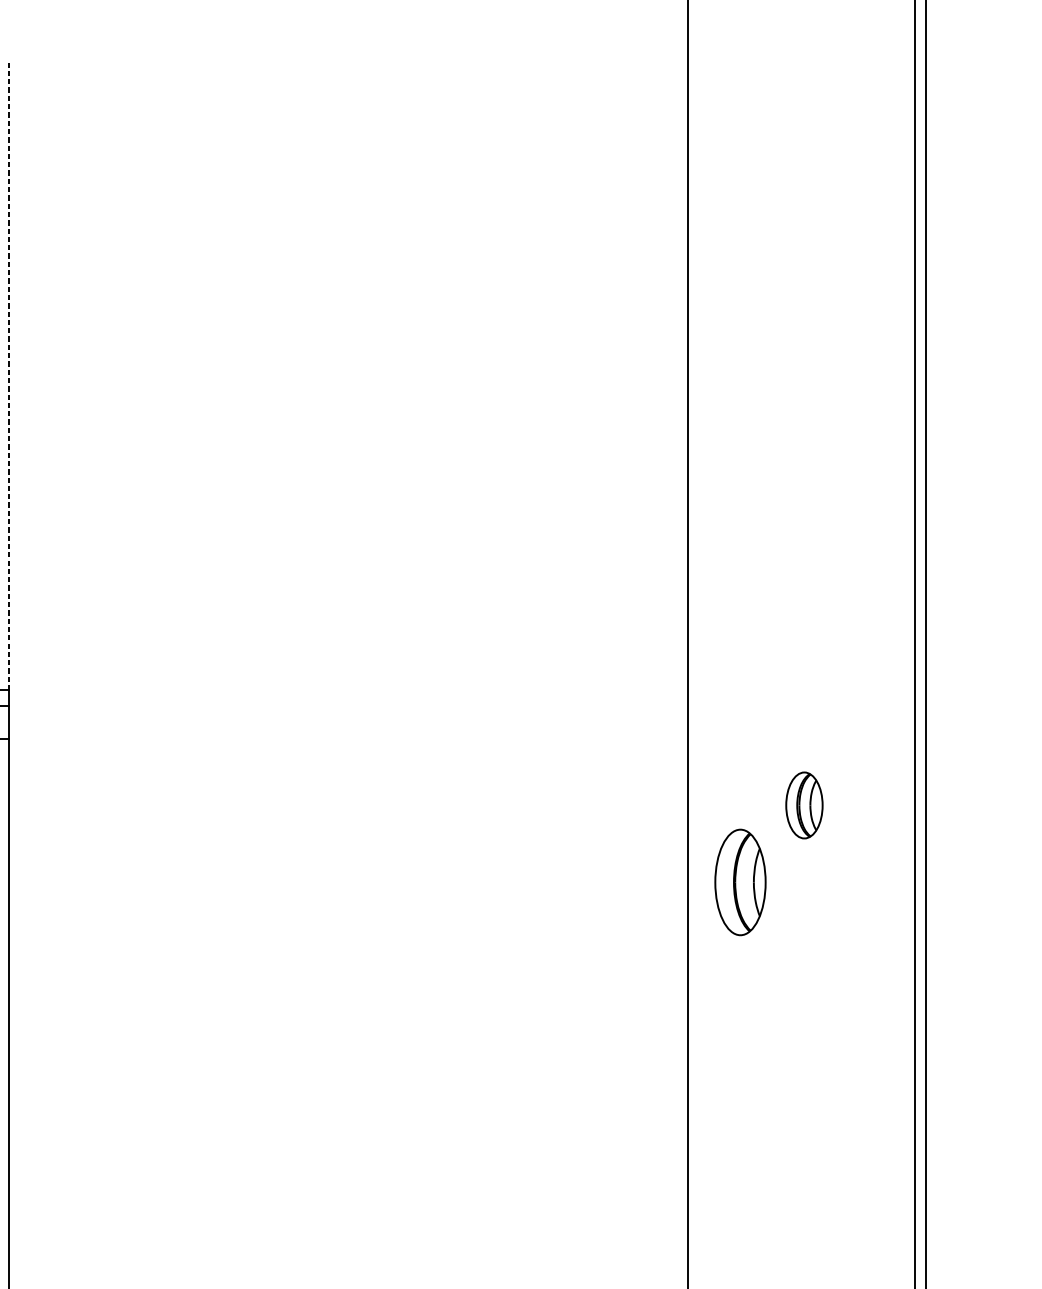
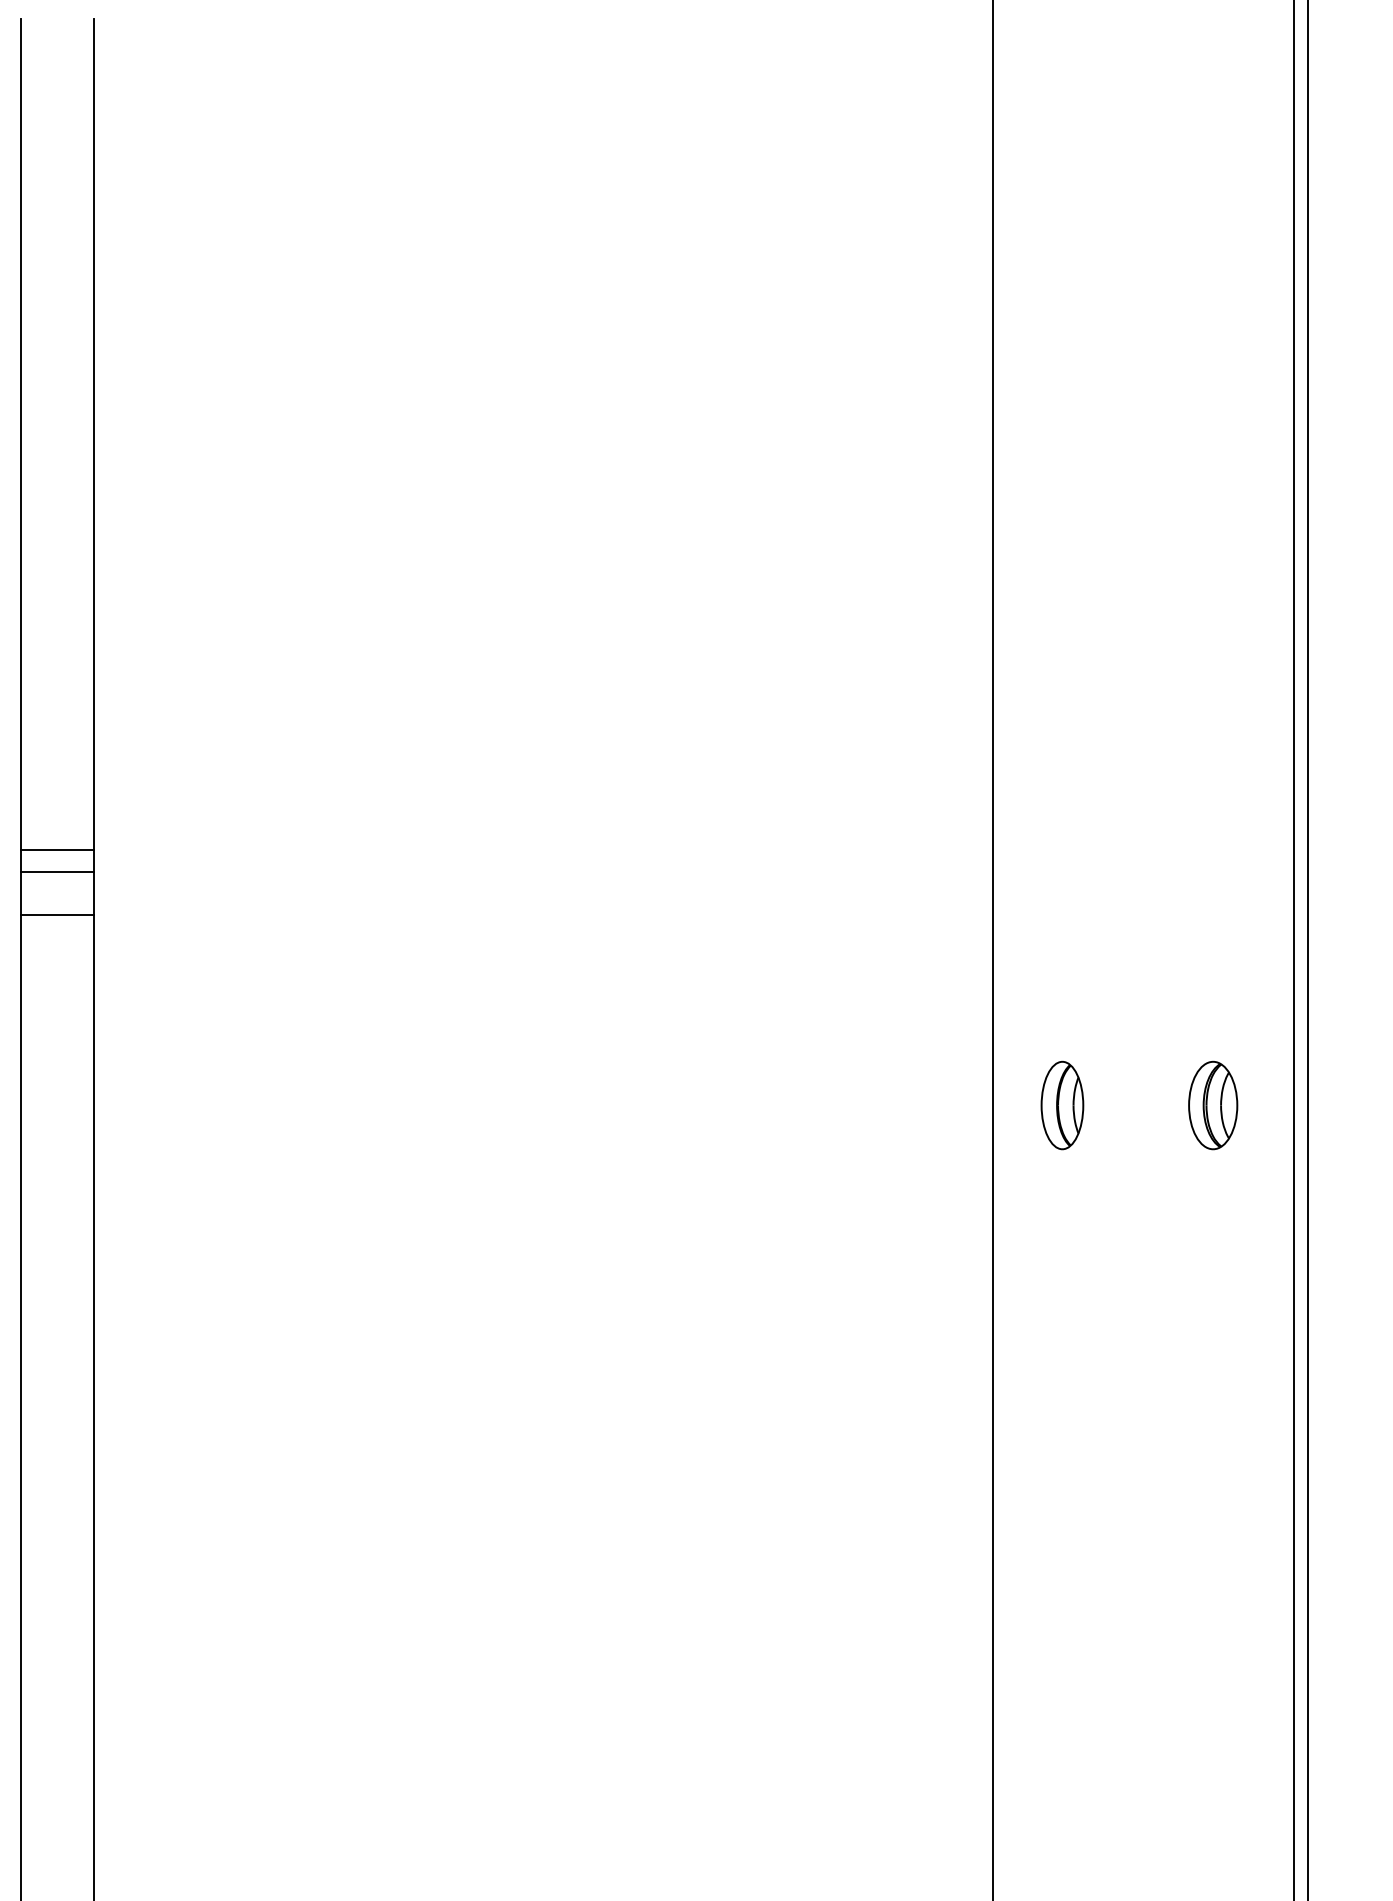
line: (9, 376) -> (93, 434), dashed -> solid
part: (804, 805) -> (1213, 1105), moved
part: (740, 882) -> (1062, 1105), size x0.62

